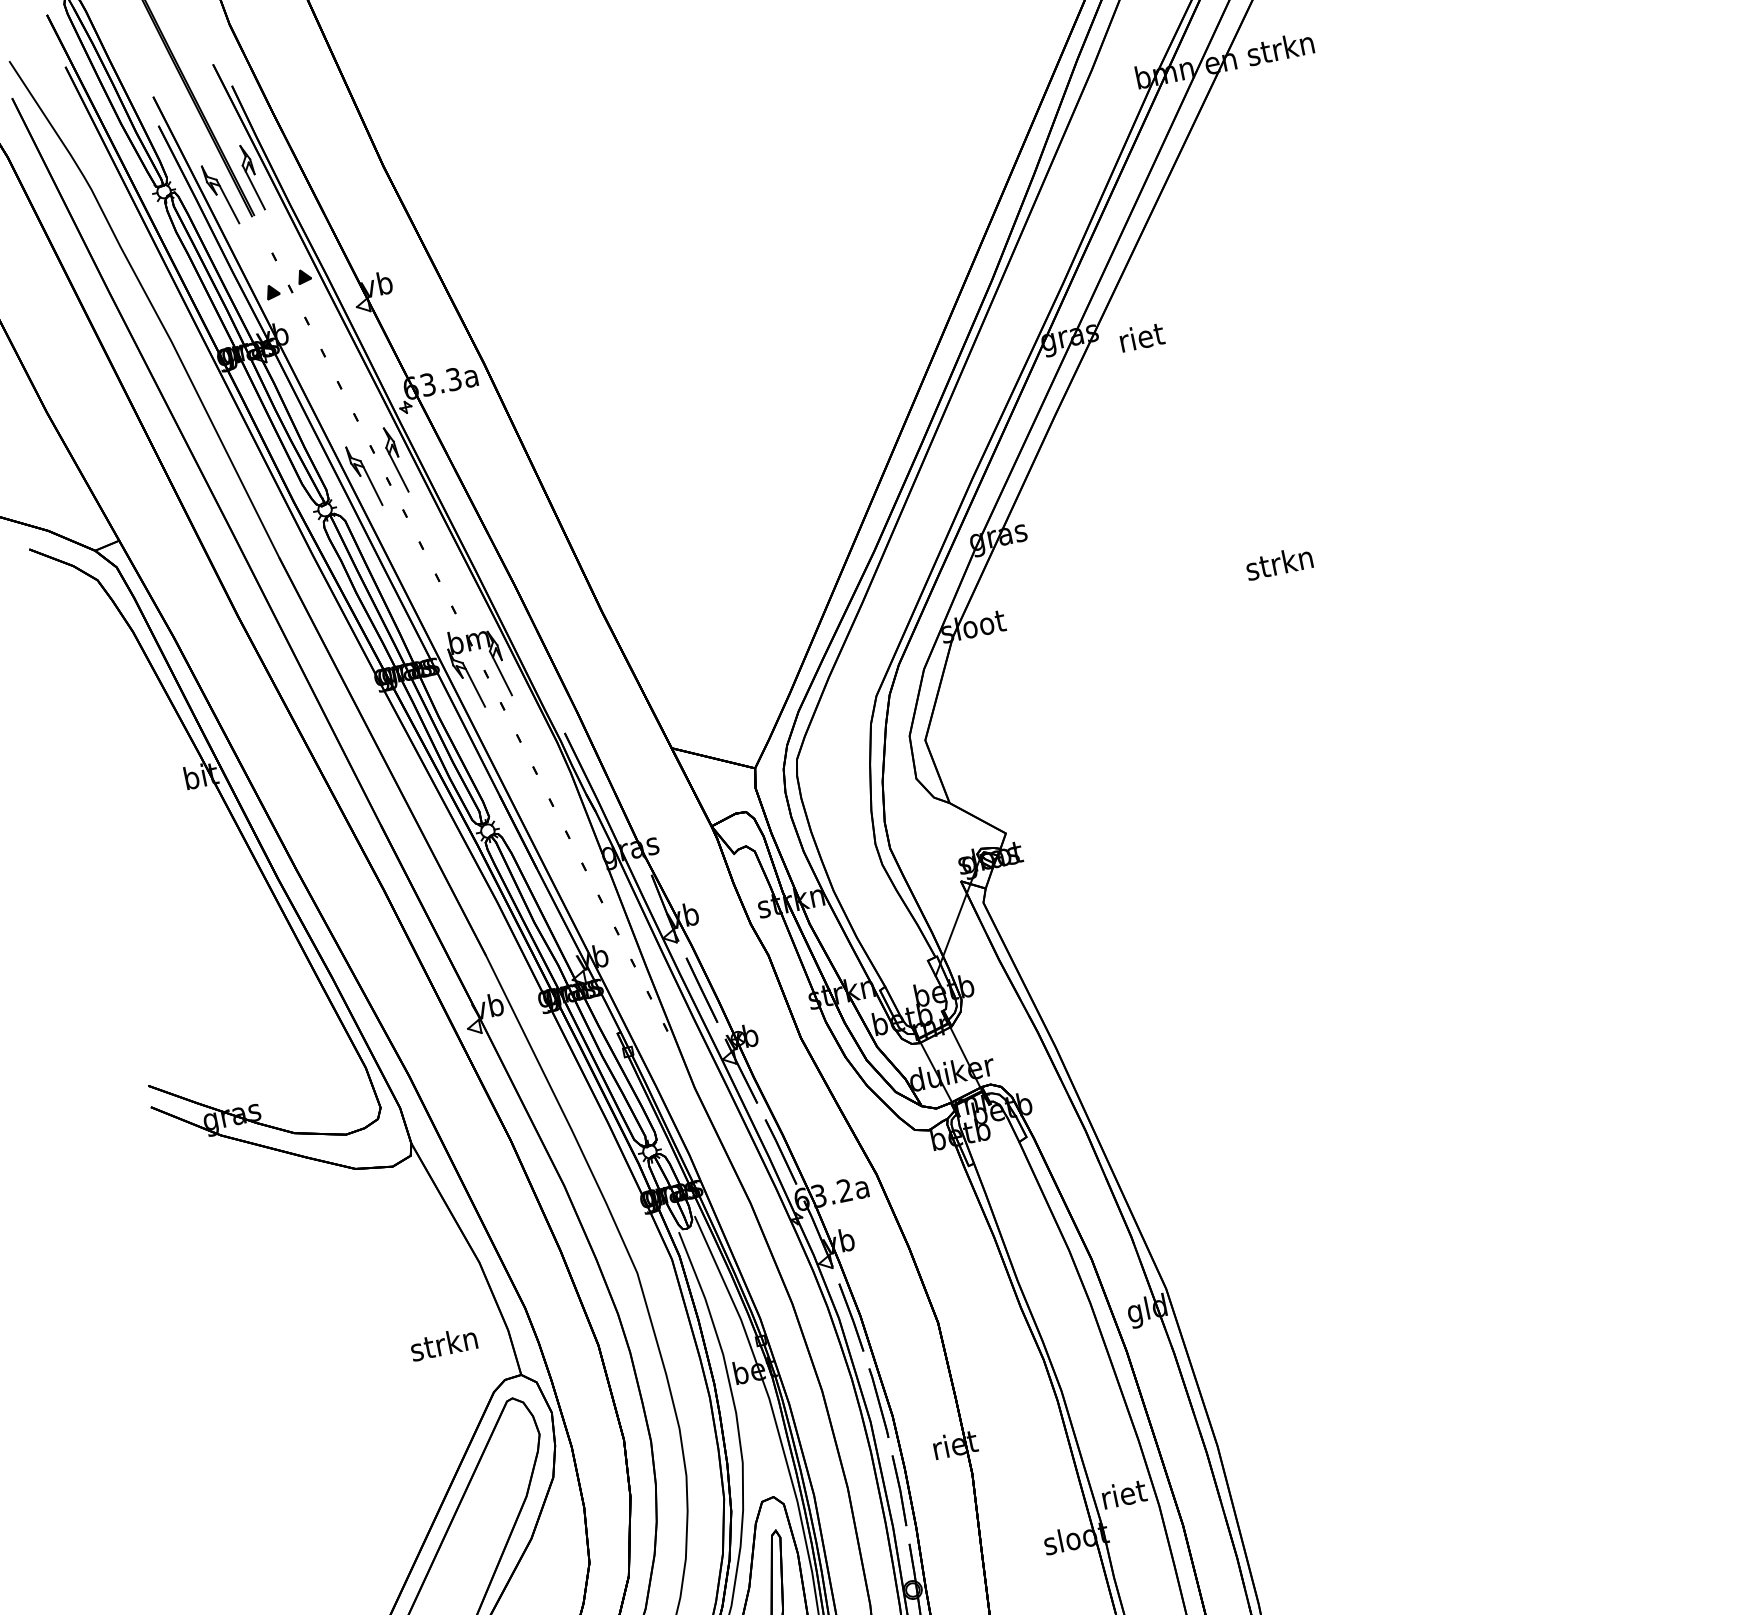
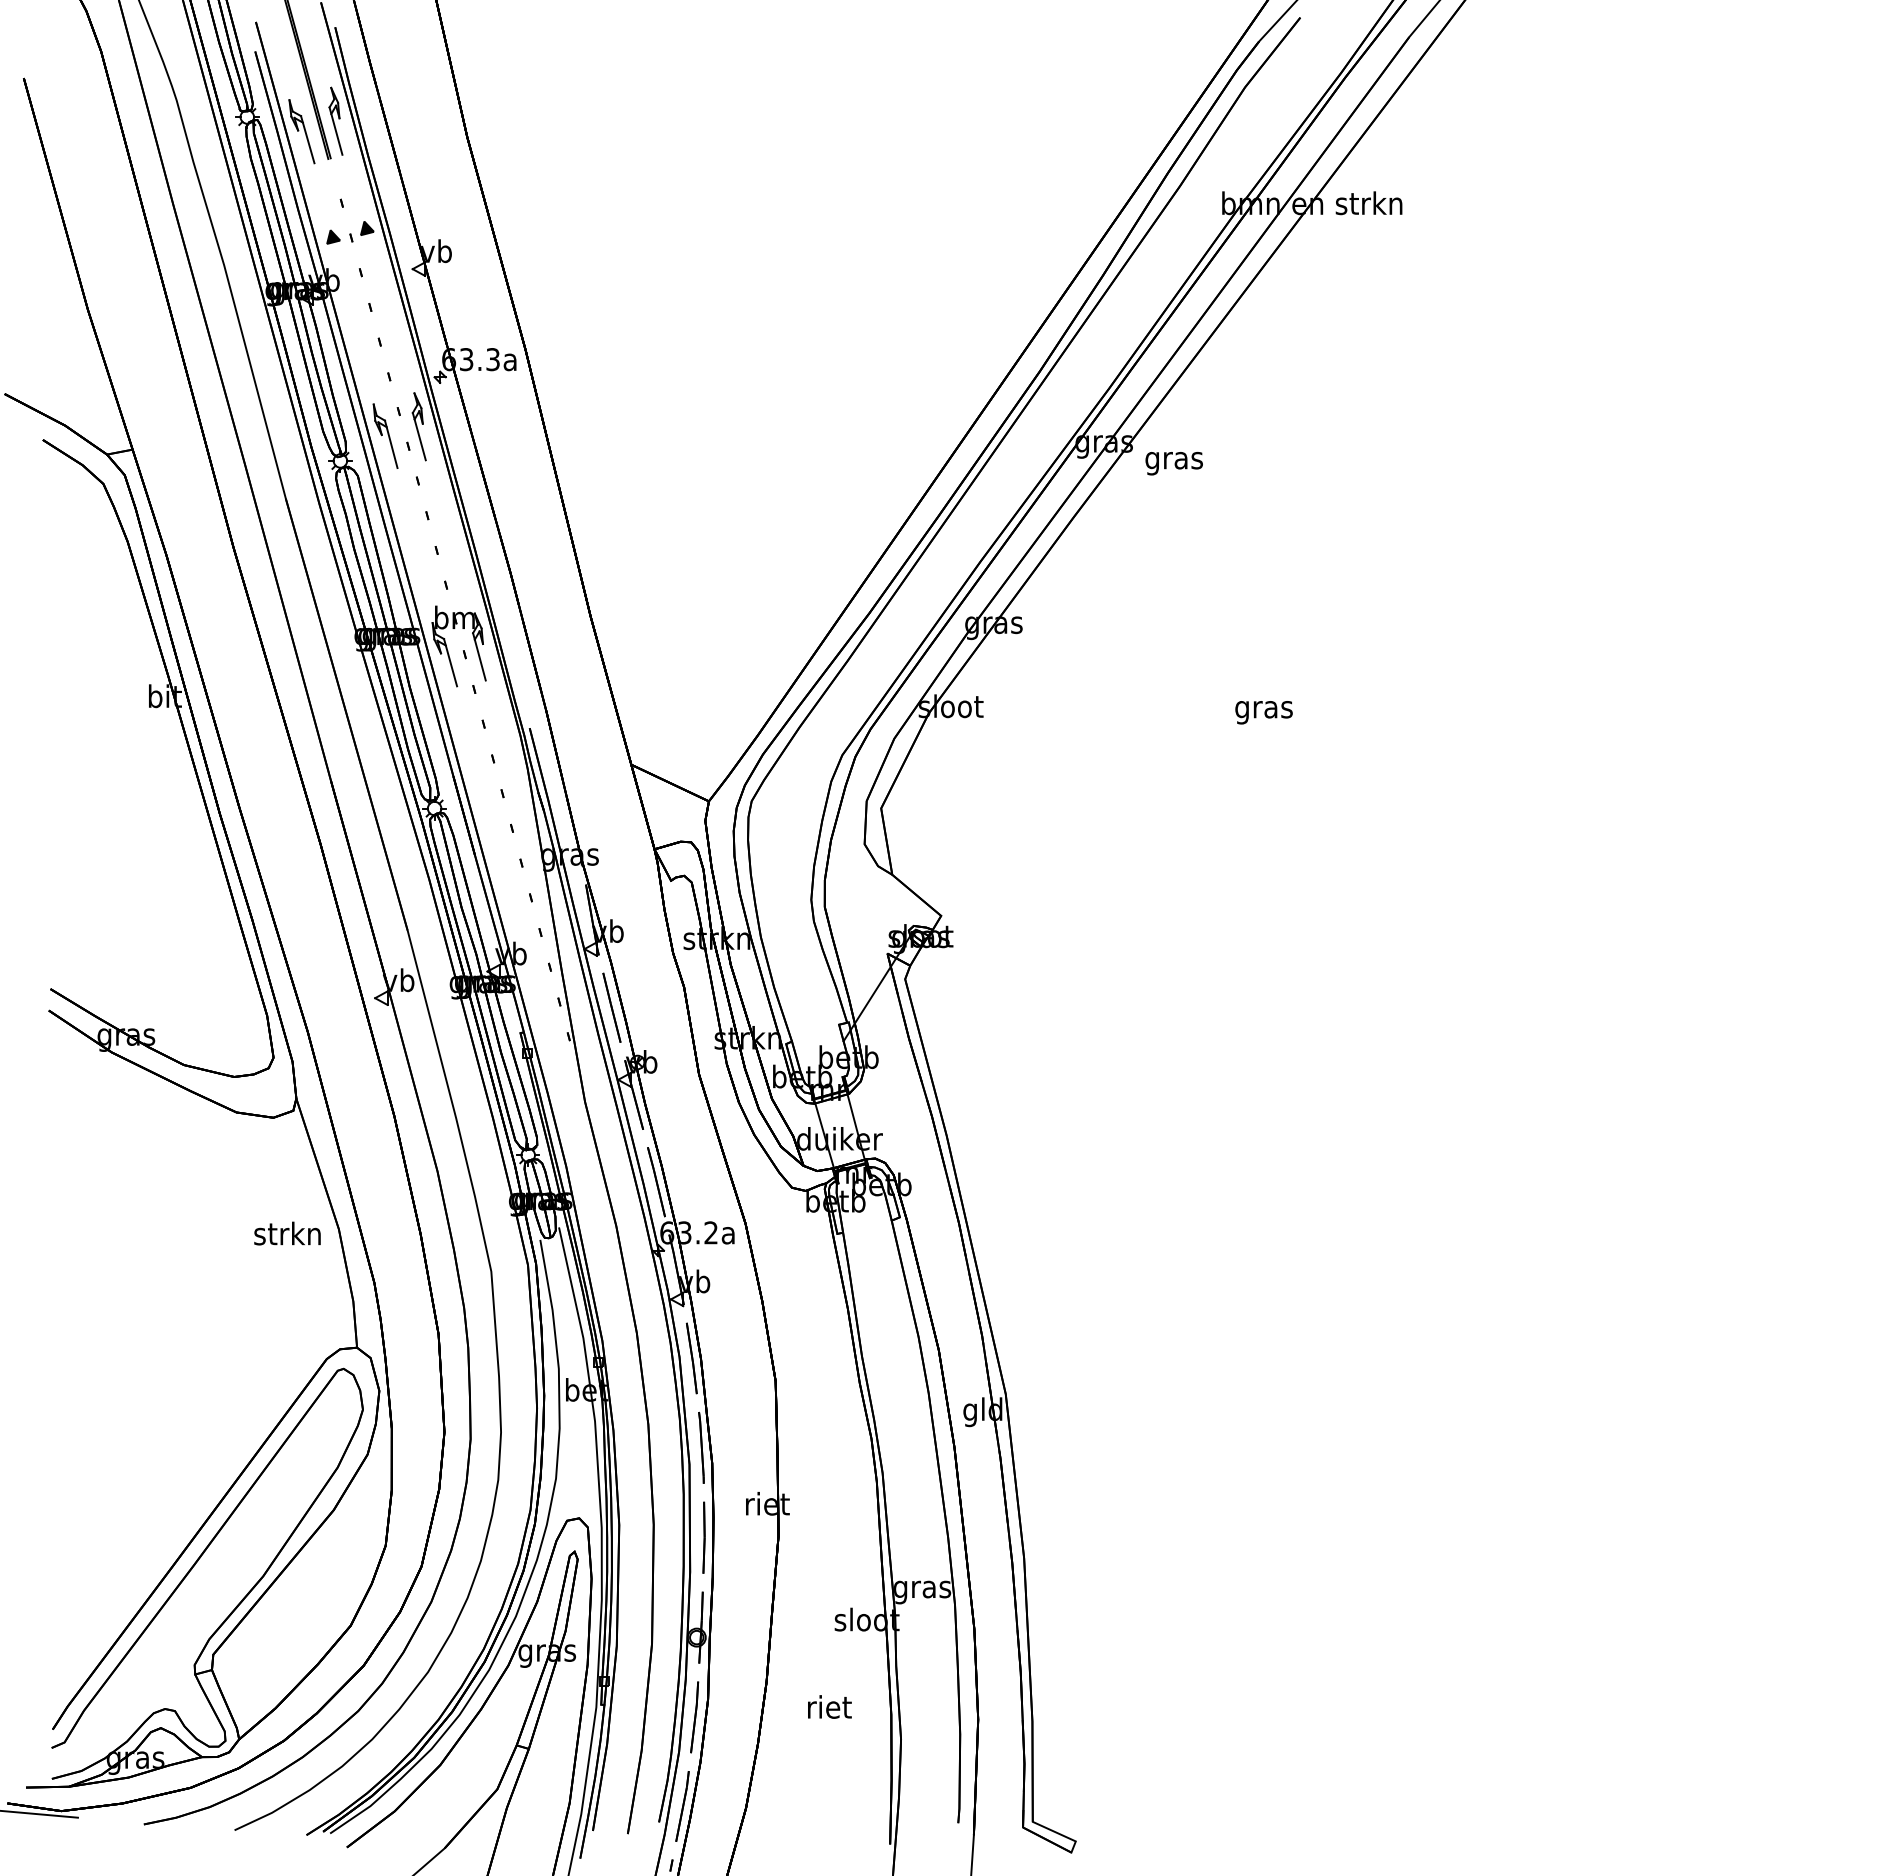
text: (1141, 340) -> (1173, 460), riet -> gras
text: (1279, 565) -> (1263, 709), strkn -> gras
text: (443, 1343) -> (287, 1233), moved
text: (1124, 1497) -> (922, 1589), riet -> gras

